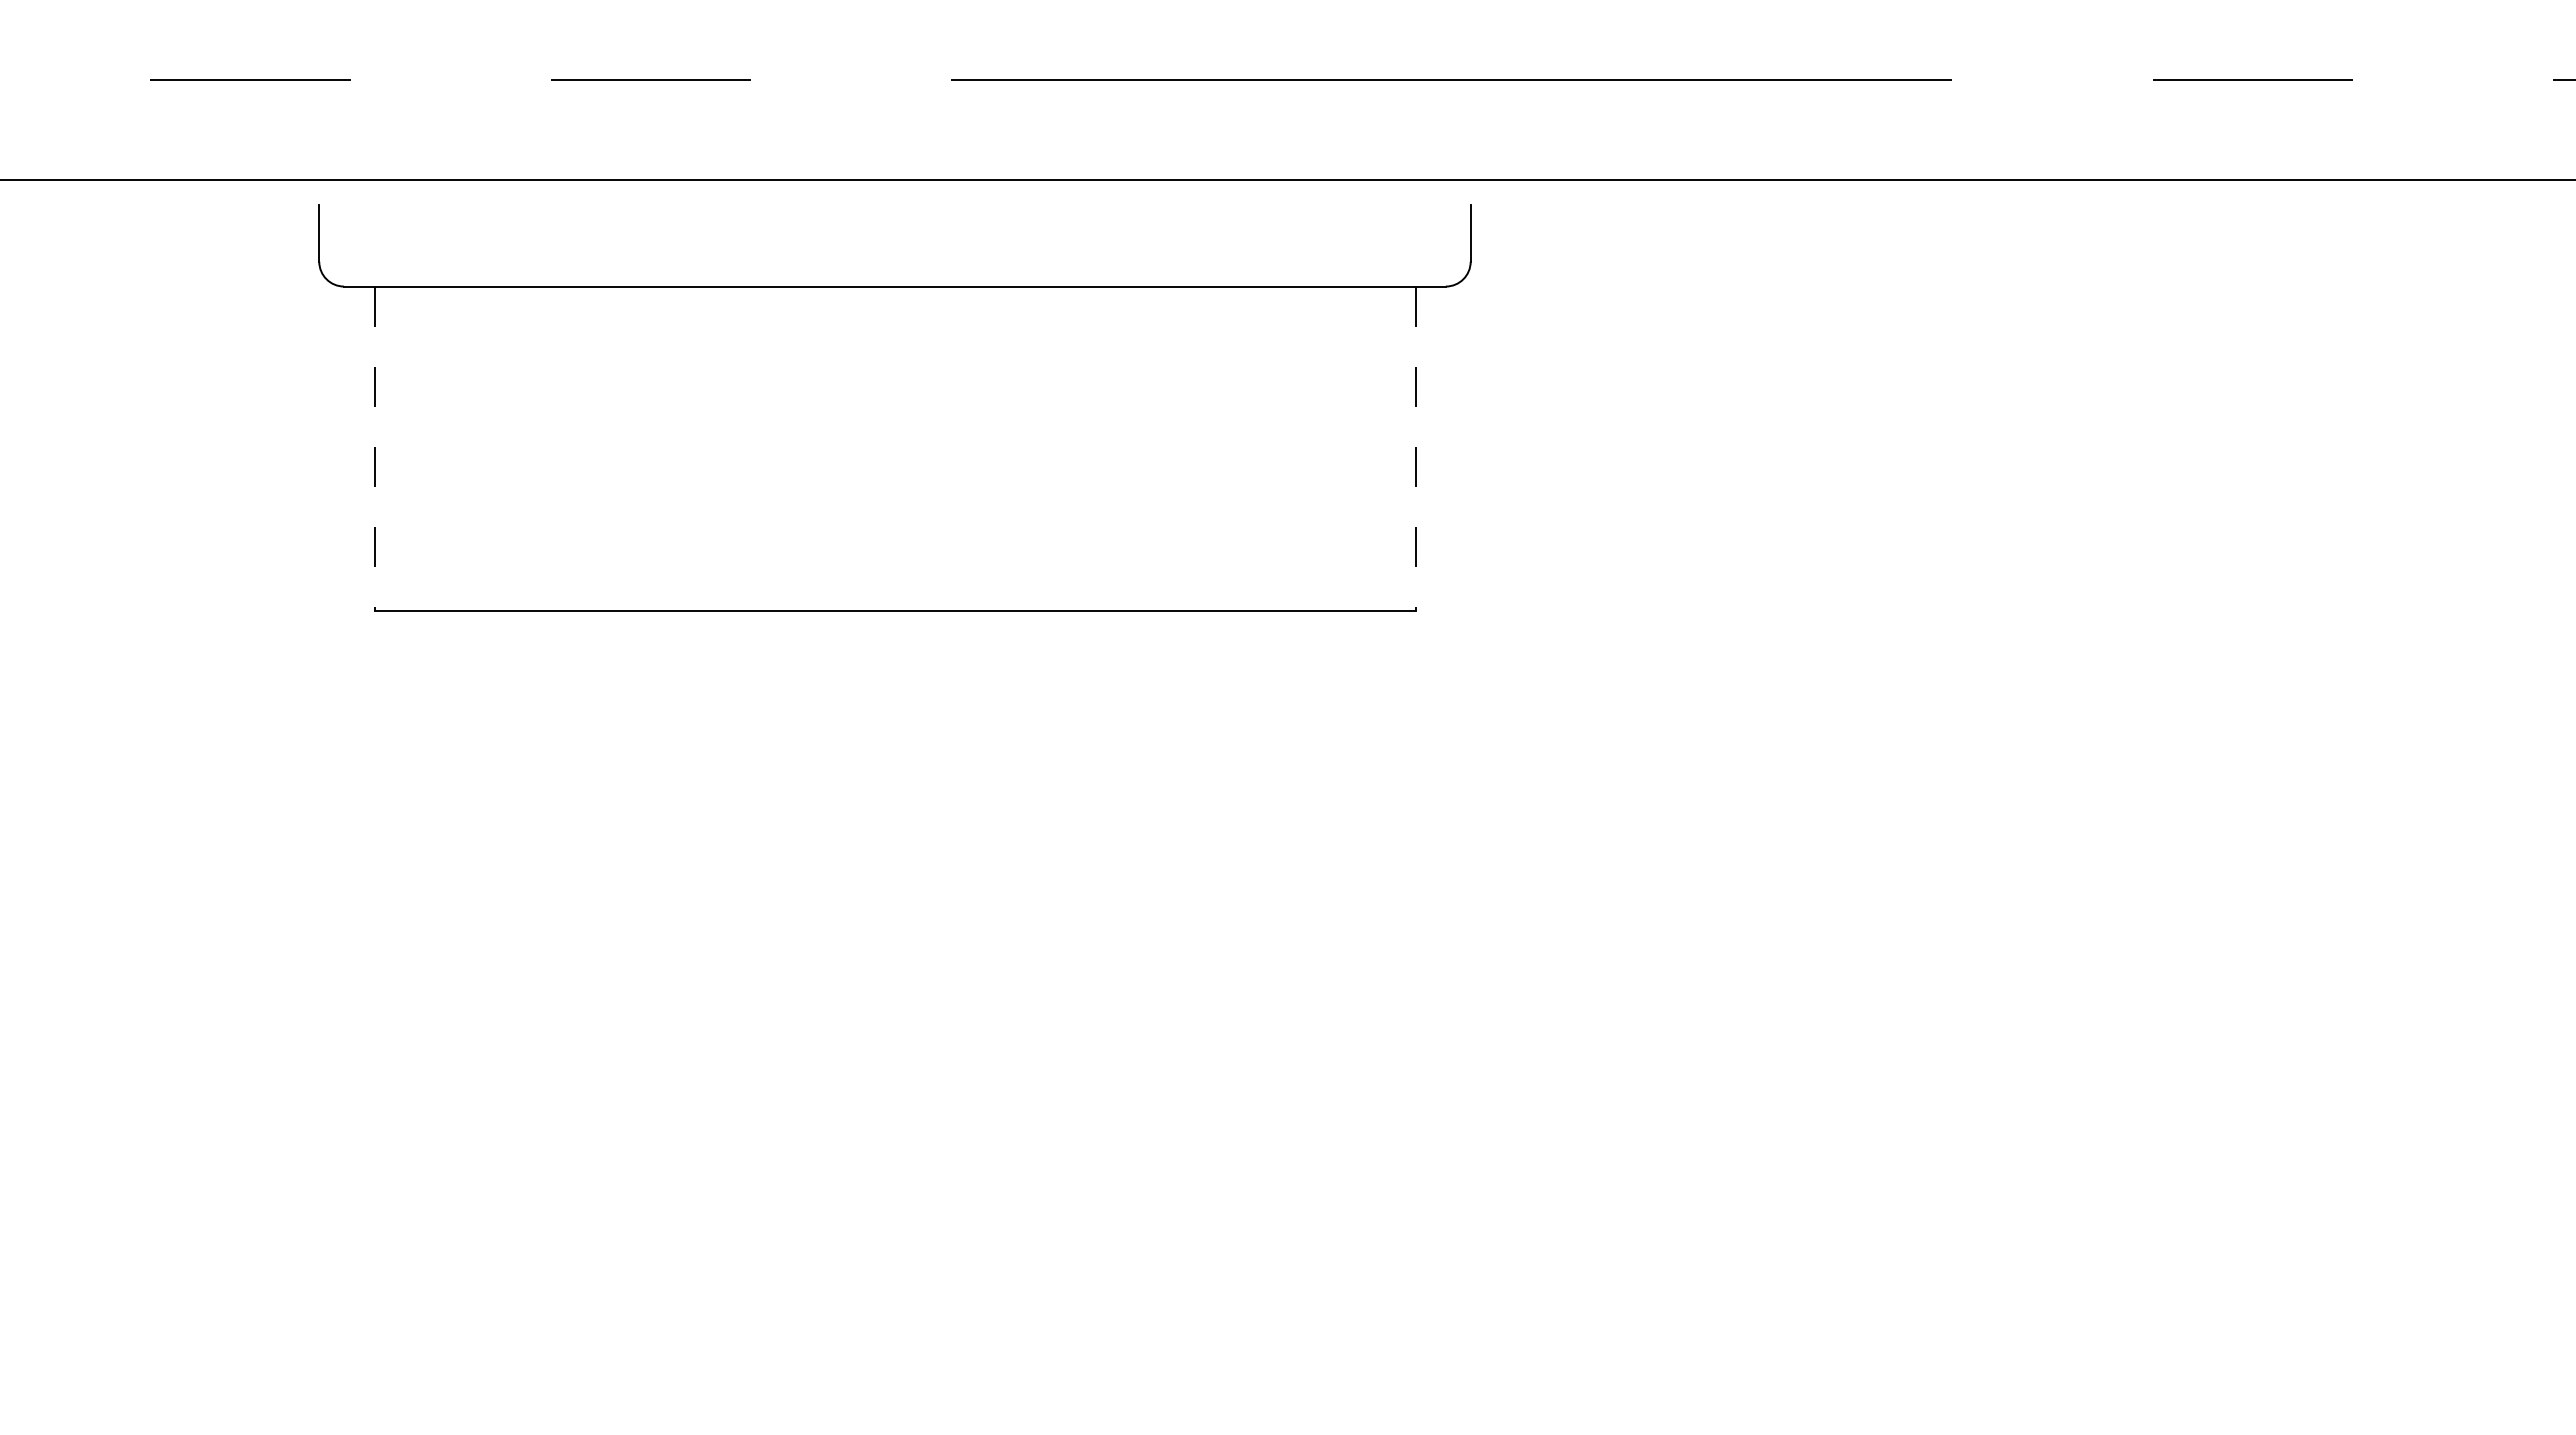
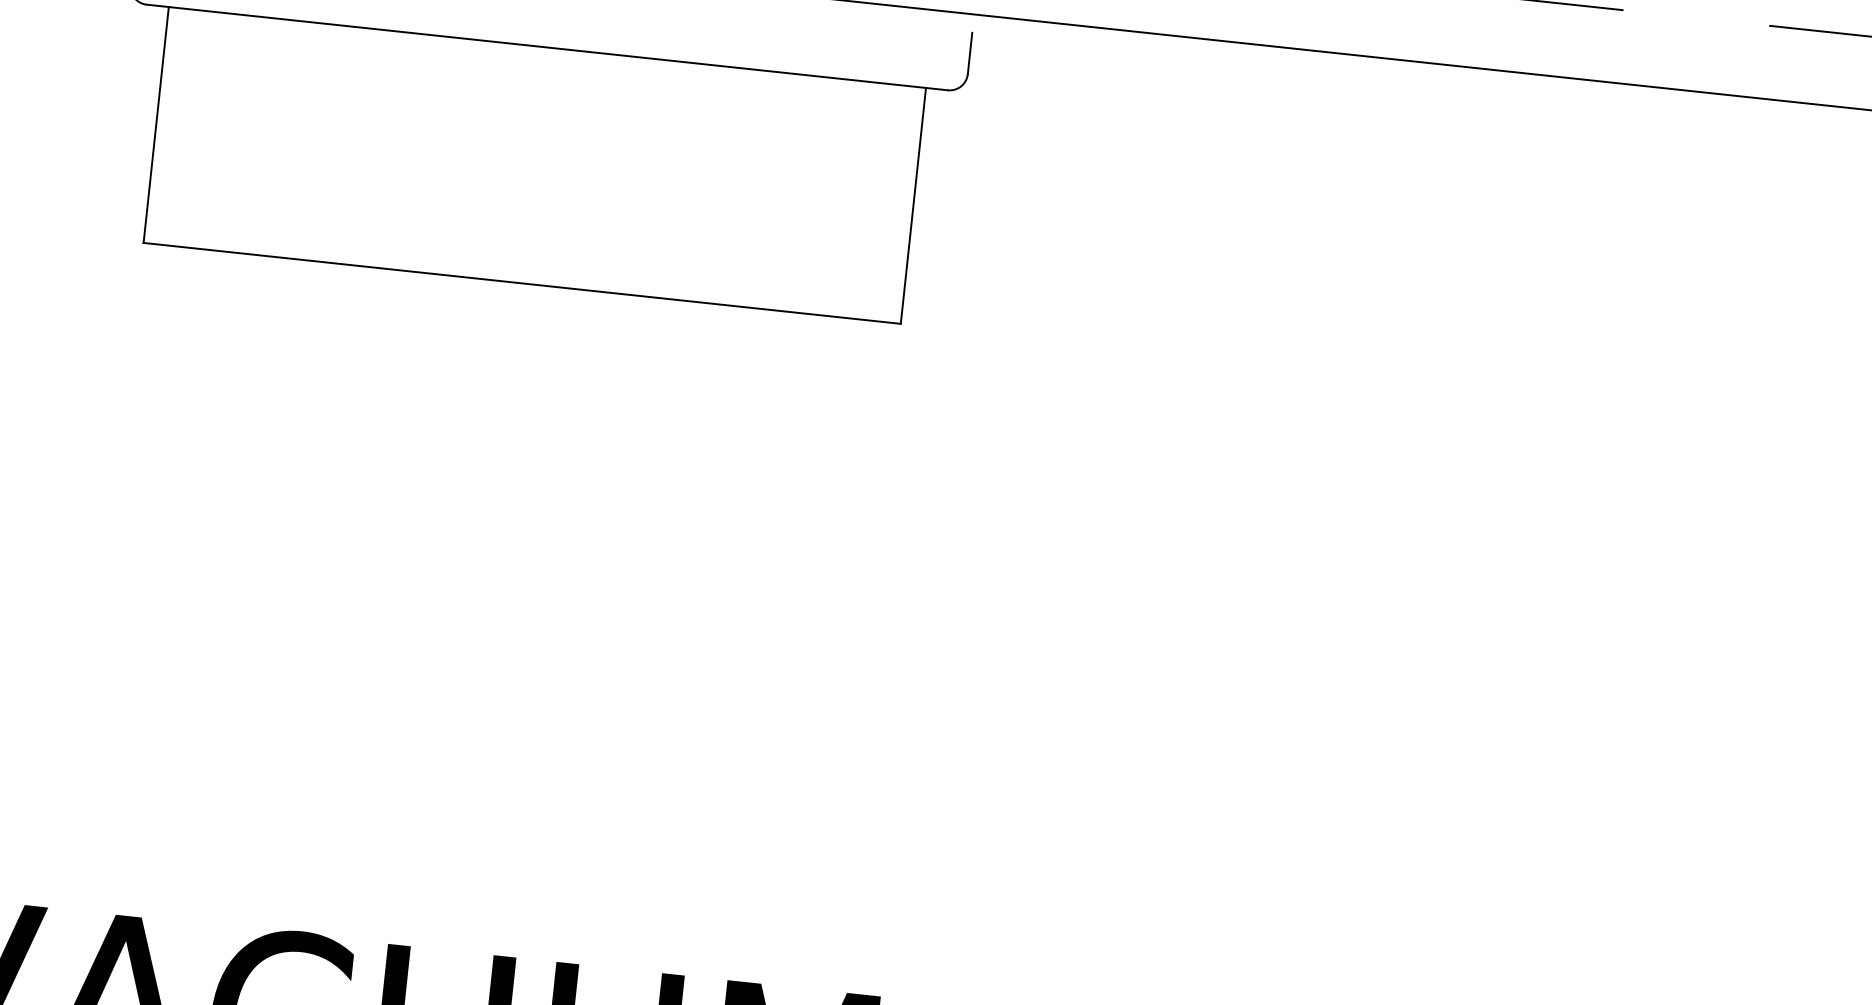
line: (374, 449) -> (156, 125), dashed -> solid
line: (1415, 449) -> (913, 206), dashed -> solid

